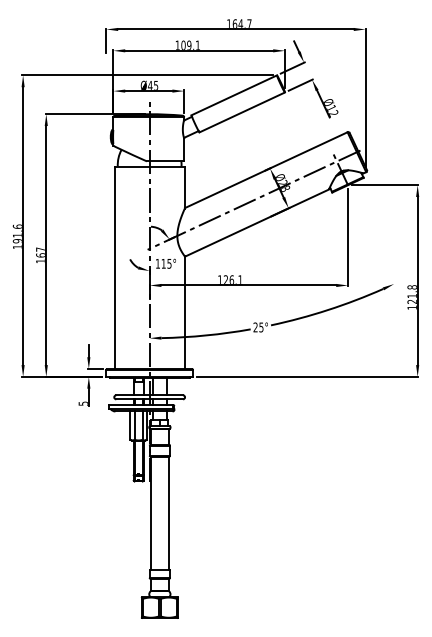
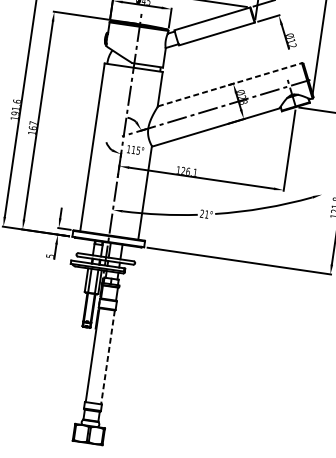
line: (266, 170) -> (230, 85), solid -> dashed
text: (261, 327) -> (206, 214), 25° -> 21°
line: (169, 513) -> (108, 357), solid -> dashed

